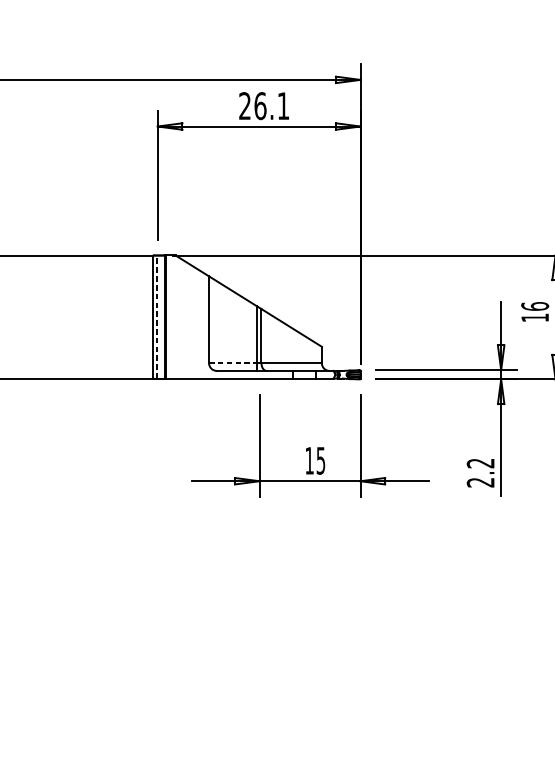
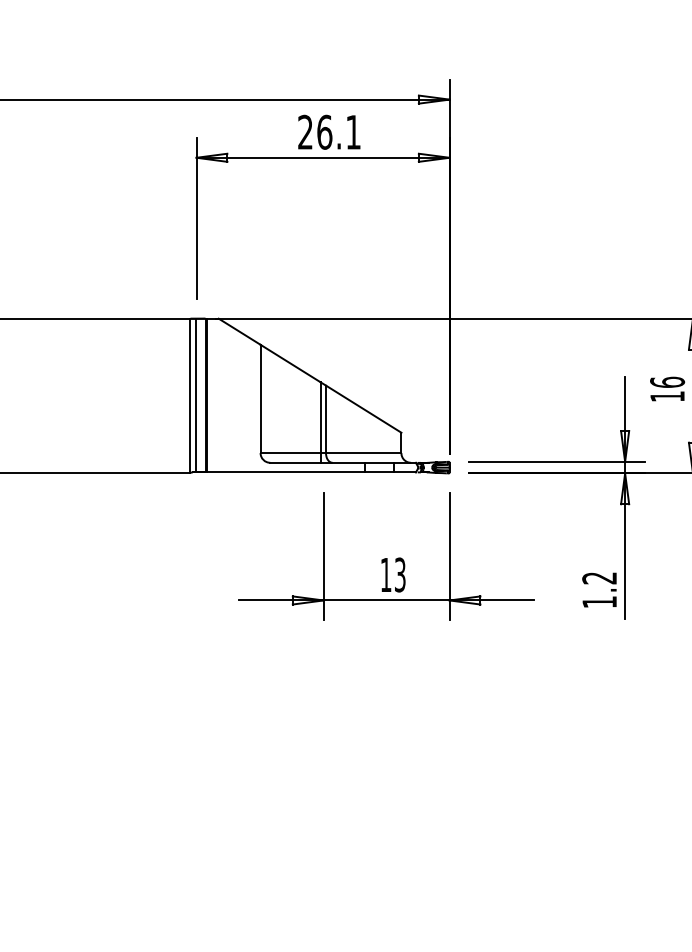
line: (156, 316) -> (195, 395), dashed -> solid
line: (233, 363) -> (291, 453), dashed -> solid
text: (321, 460) -> (400, 574), 15 -> 13
text: (480, 482) -> (599, 602), 2.2 -> 1.2

